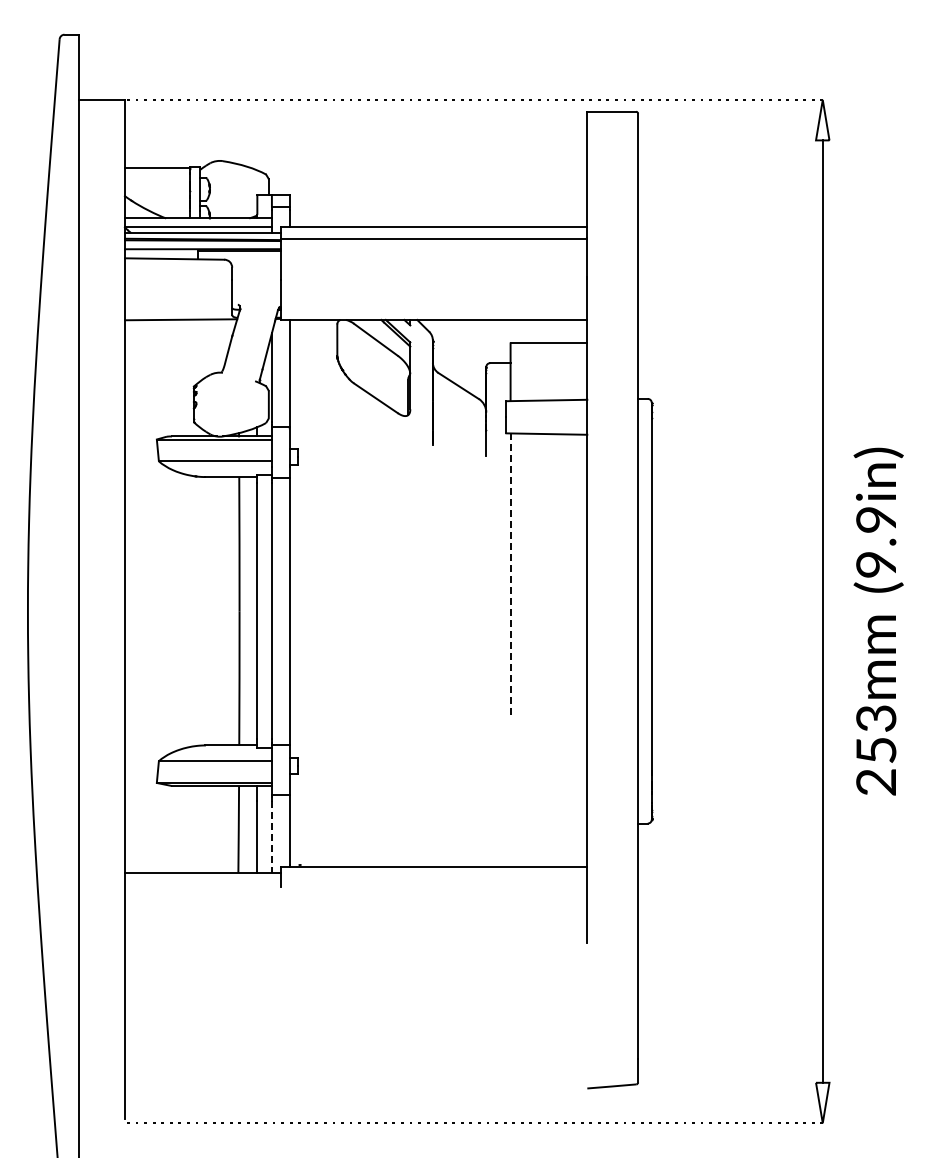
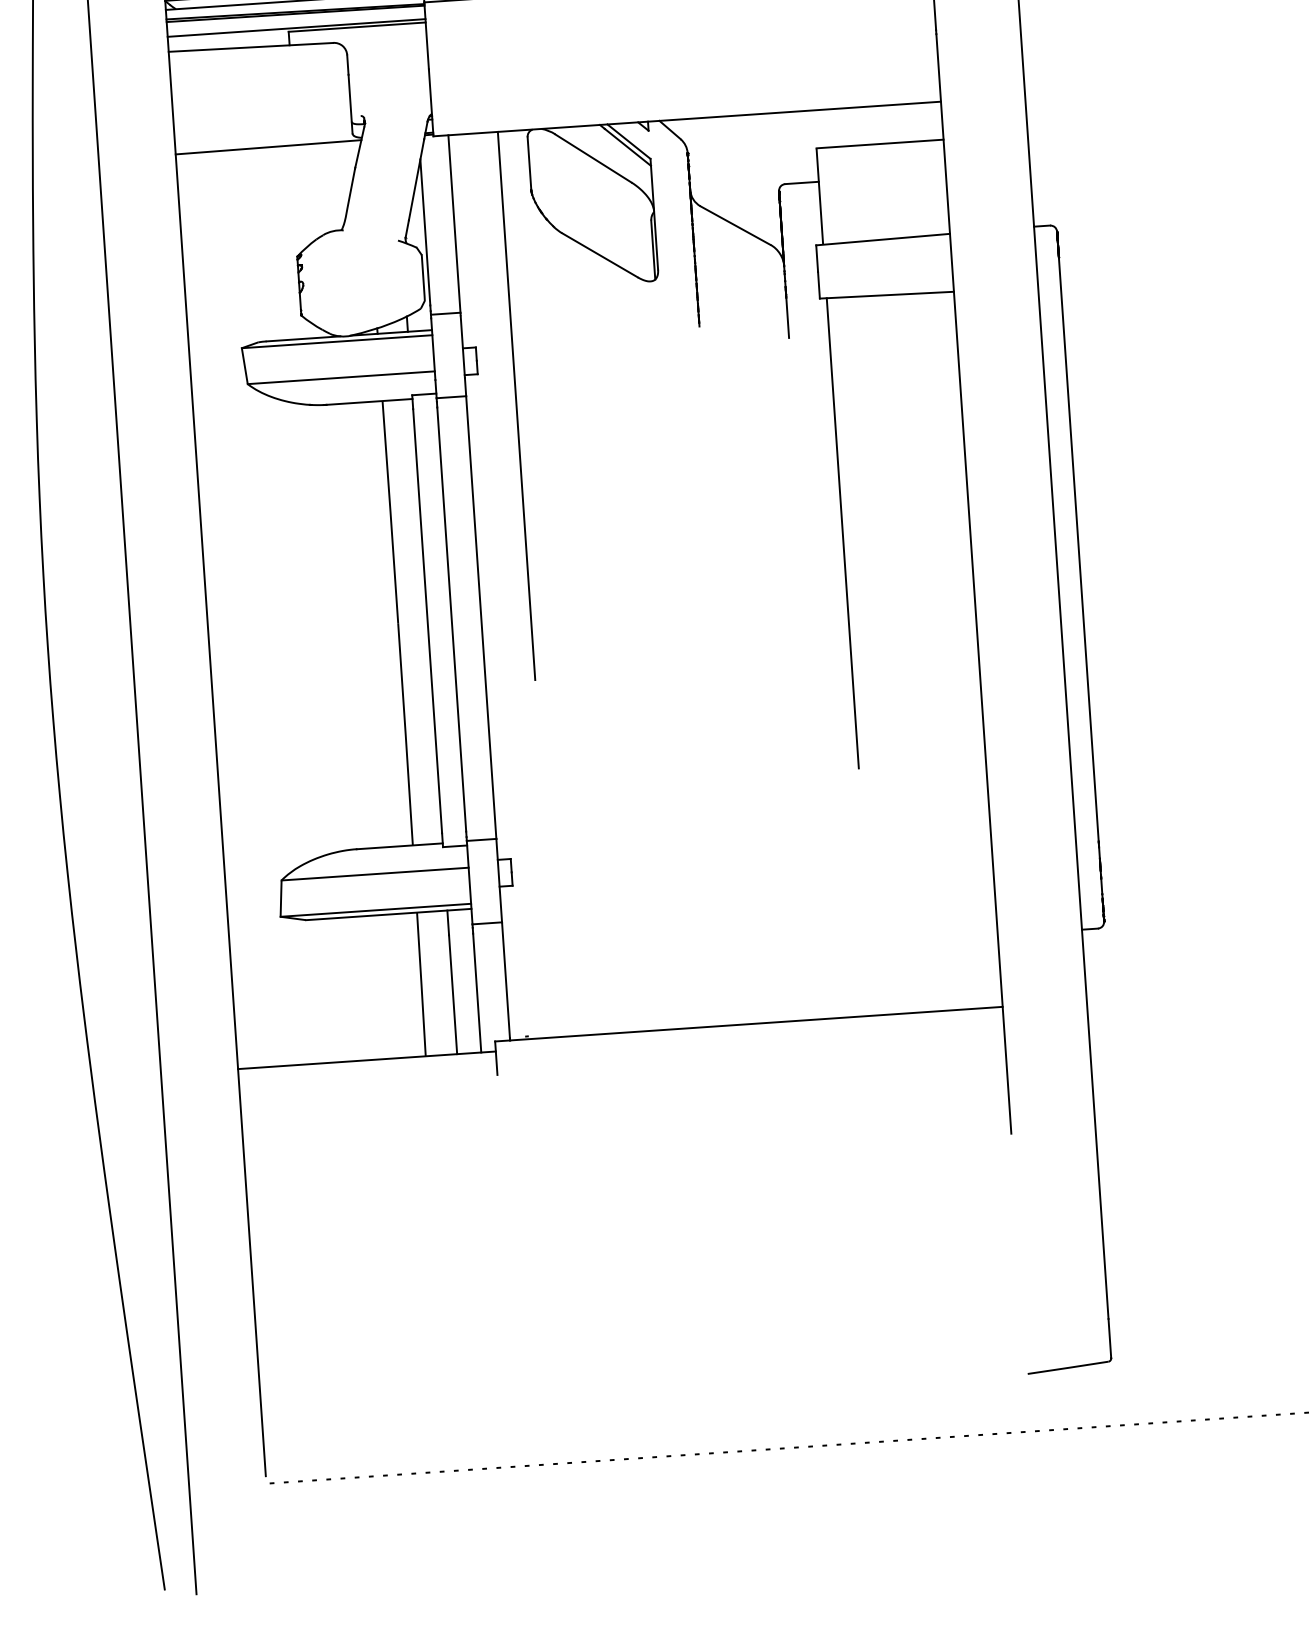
line: (319, 485) -> (516, 405), added
line: (510, 575) -> (842, 533), dashed -> solid
line: (271, 836) -> (476, 992), dashed -> solid

